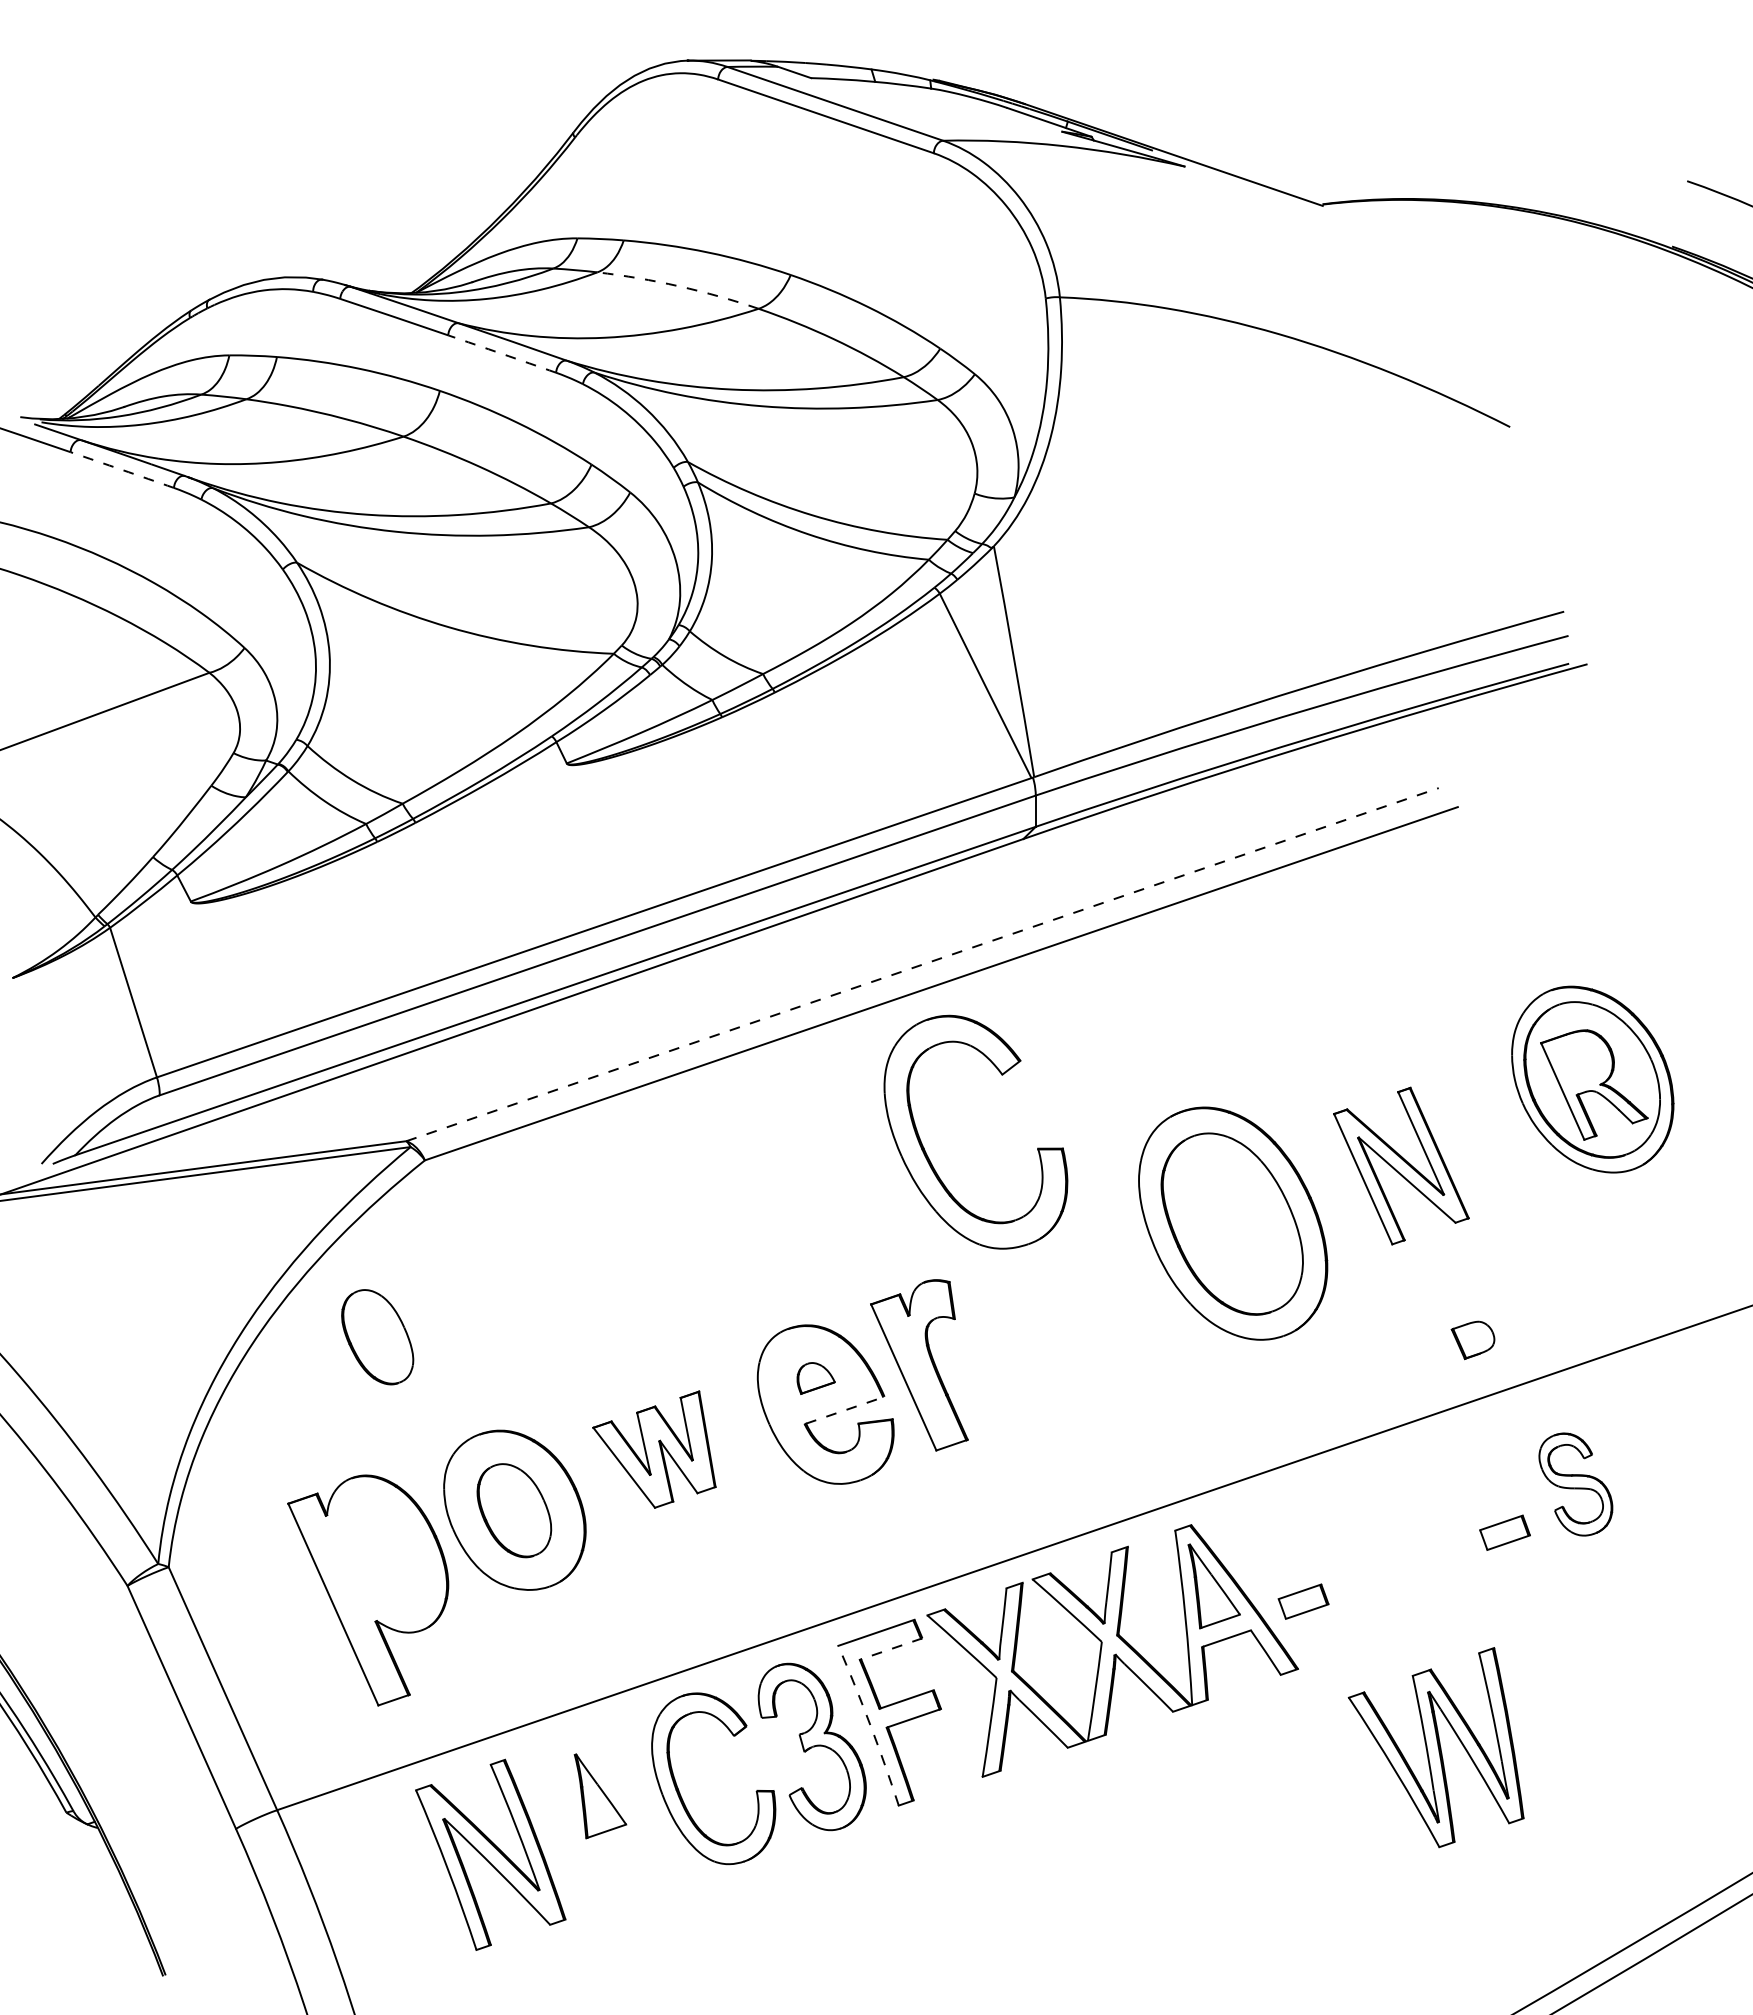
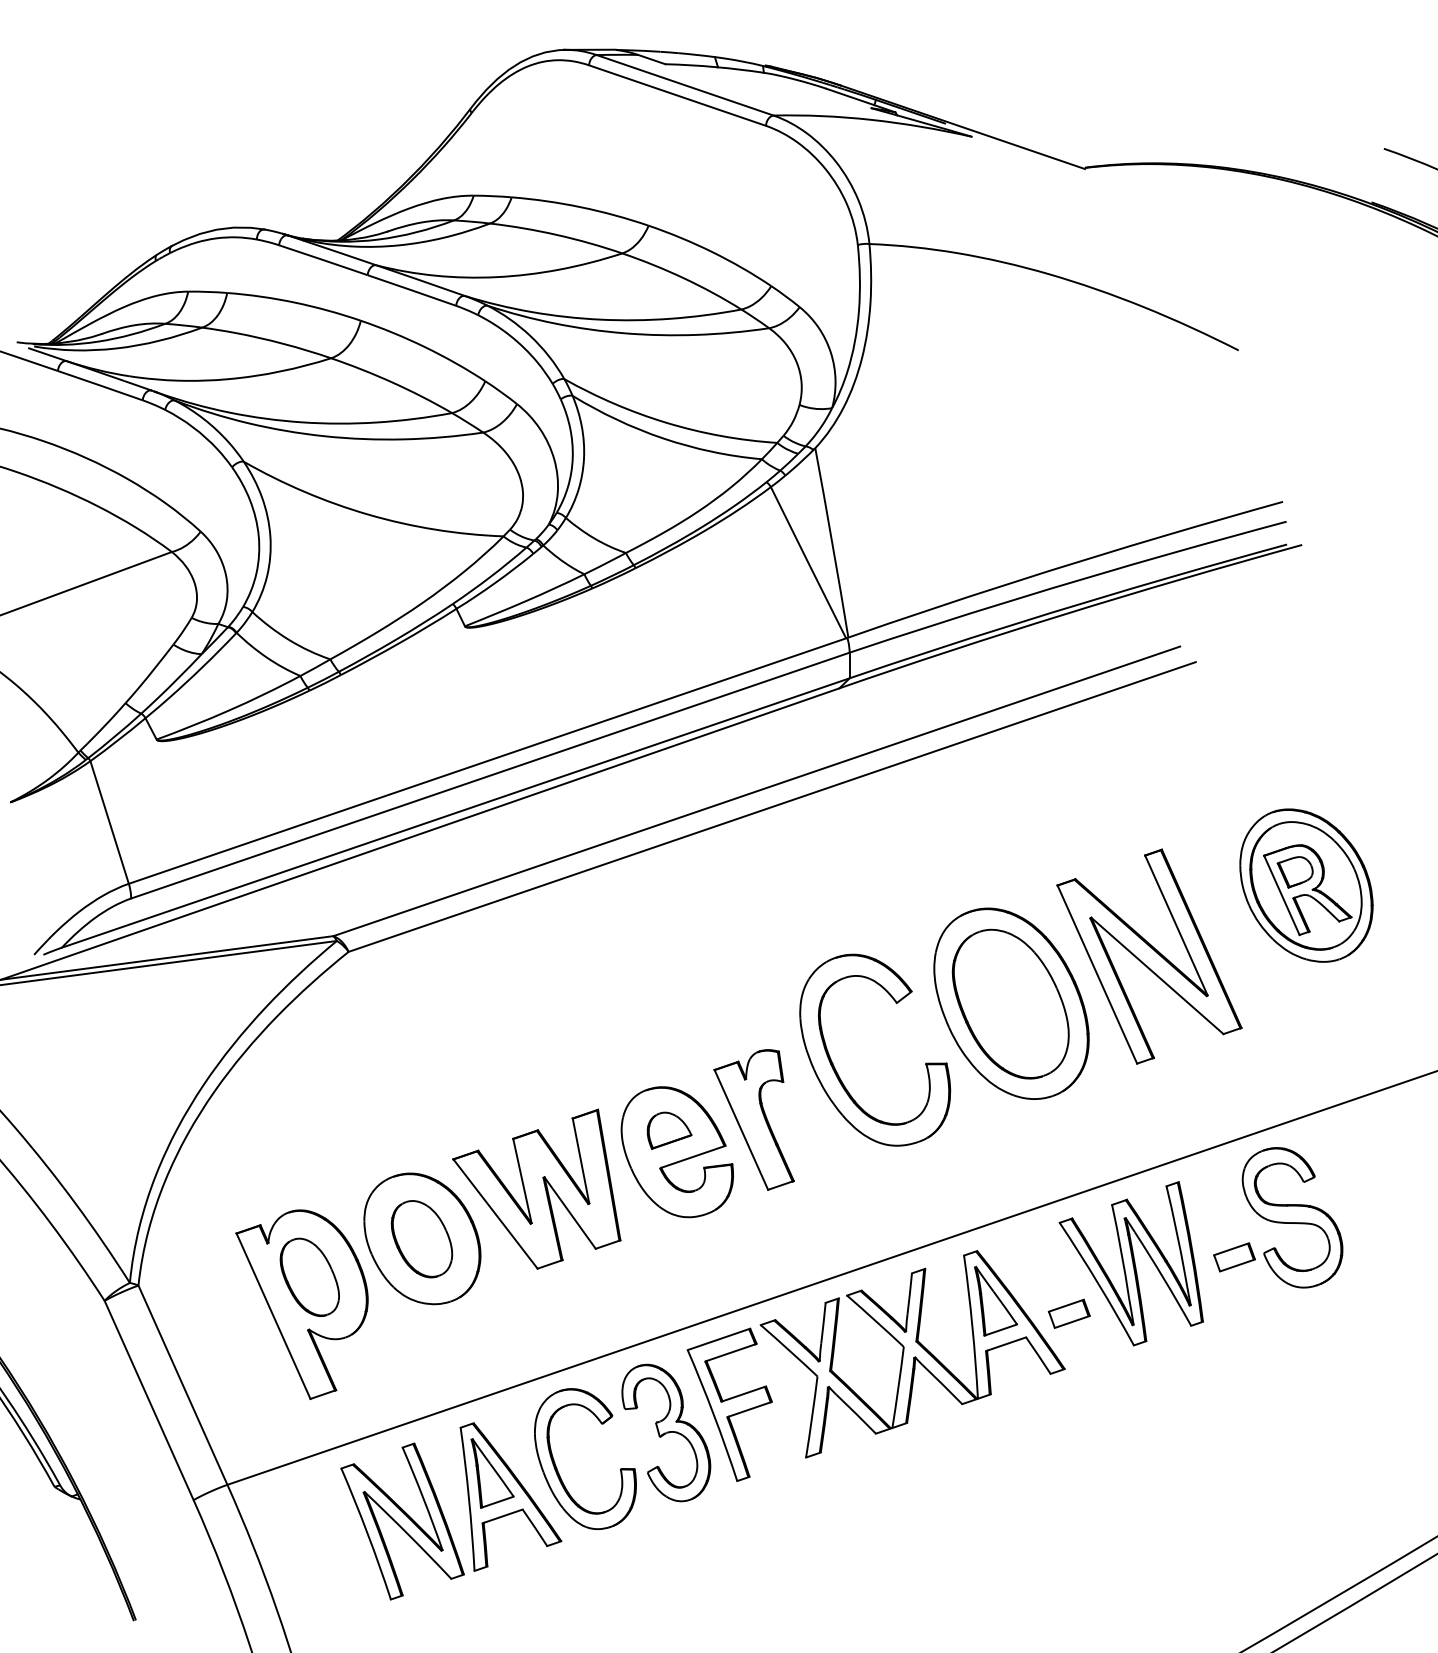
arc: (678, 286) -> (556, 235), dashed -> solid
arc: (502, 353) -> (412, 290), dashed -> solid
arc: (122, 469) -> (100, 385), dashed -> solid
line: (922, 964) -> (756, 791), dashed -> solid
part: (927, 1154) -> (835, 1068), moved
part: (1401, 1165) -> (1149, 956), size x1.67
part: (377, 1337) -> (309, 1277), moved
part: (1472, 1340) -> (1294, 872), moved
part: (815, 1378) -> (668, 1130), size x1.43
line: (845, 1410) -> (693, 1157), dashed -> solid
part: (654, 1449) -> (536, 1189), size x1.67
part: (1575, 1484) -> (1292, 1217), size x1.67
line: (891, 1648) -> (731, 1352), dashed -> solid
arc: (870, 1725) -> (714, 1415), dashed -> solid
part: (1435, 1747) -> (1130, 1263), moved
part: (622, 1825) -> (510, 1497), added

